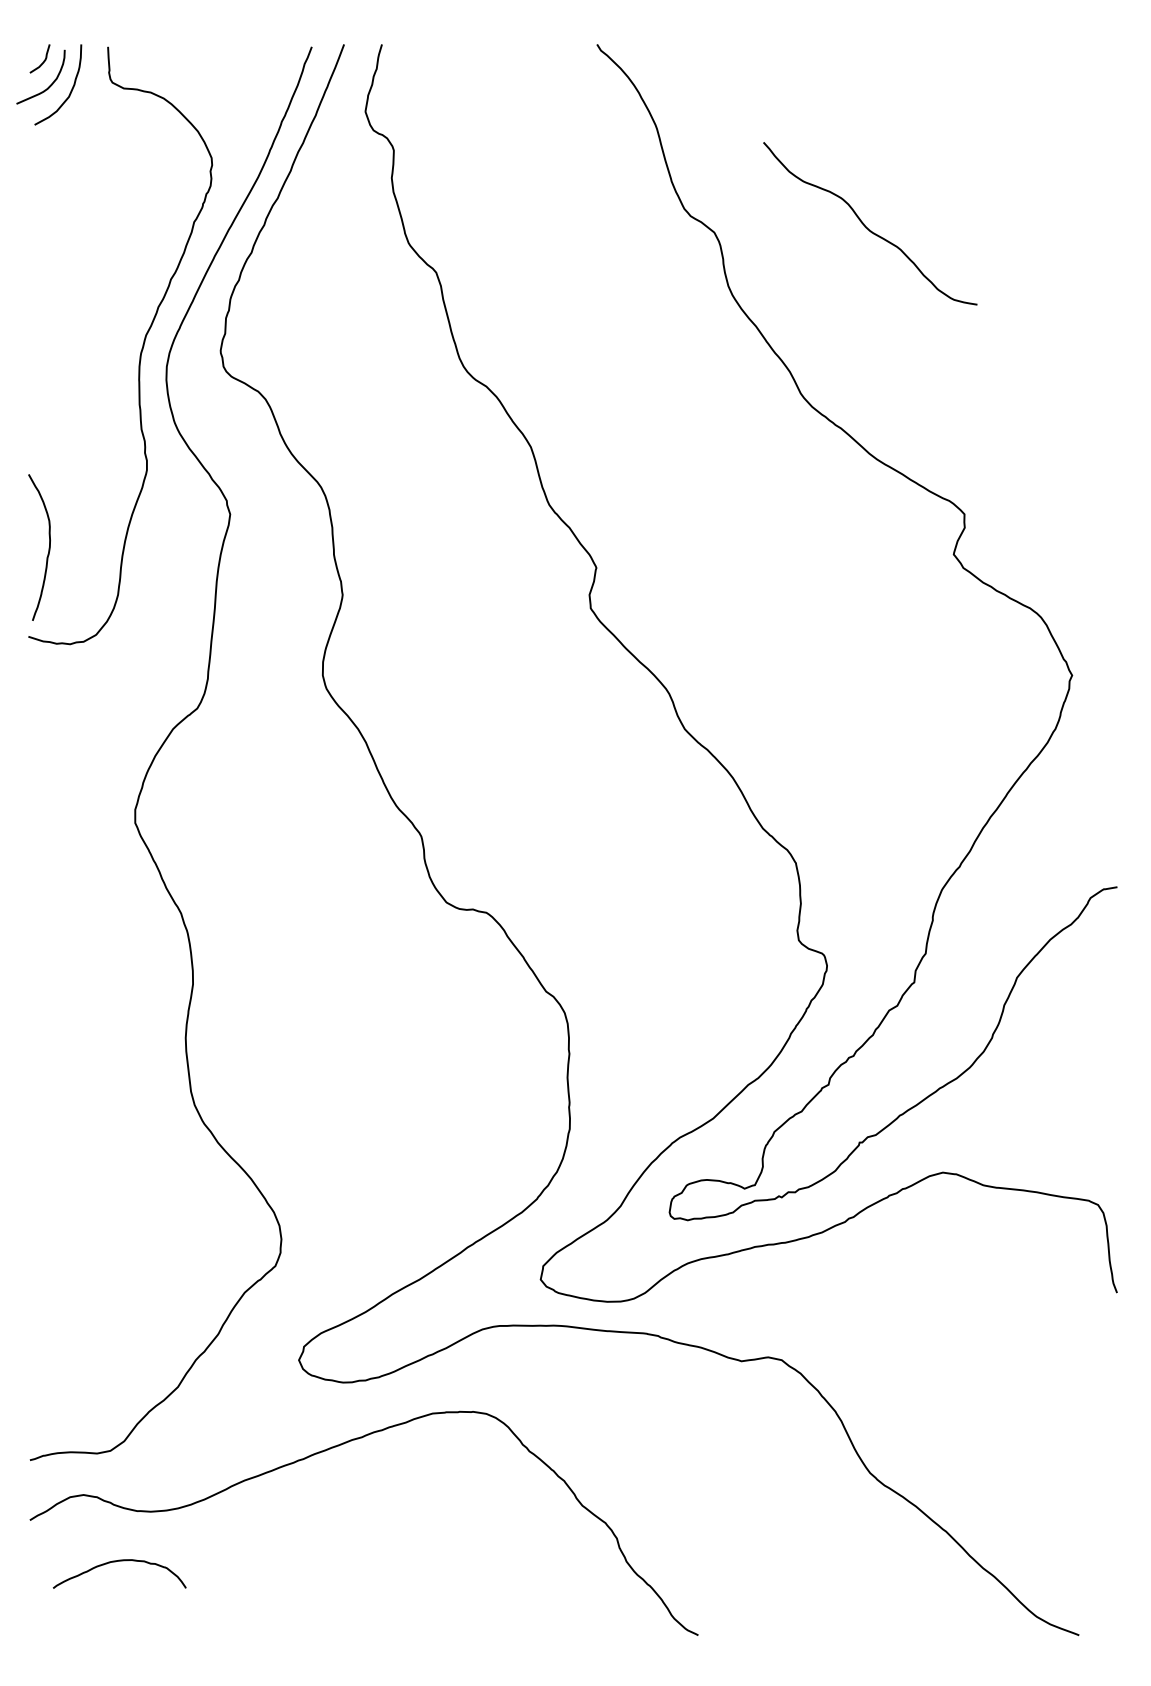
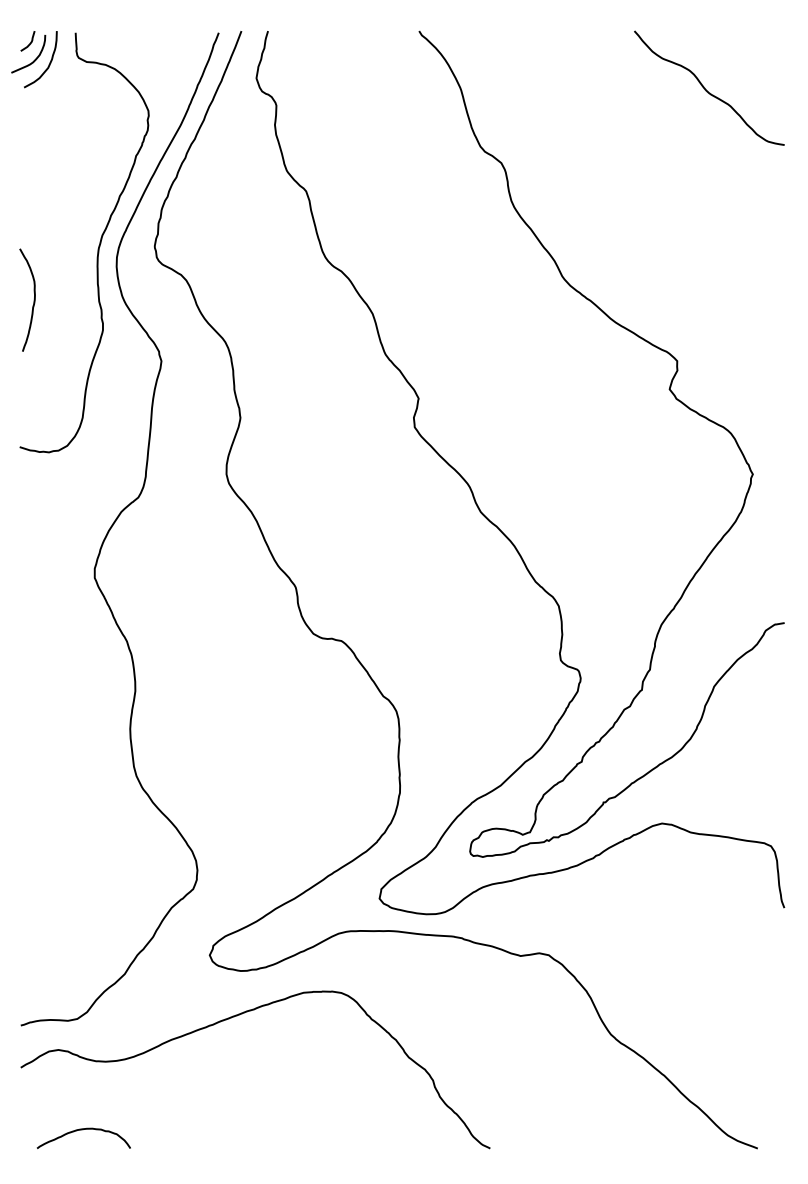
curve: (866, 226) -> (706, 90), moved
curve: (48, 547) -> (33, 300), moved
curve: (115, 1562) -> (80, 1130), moved

